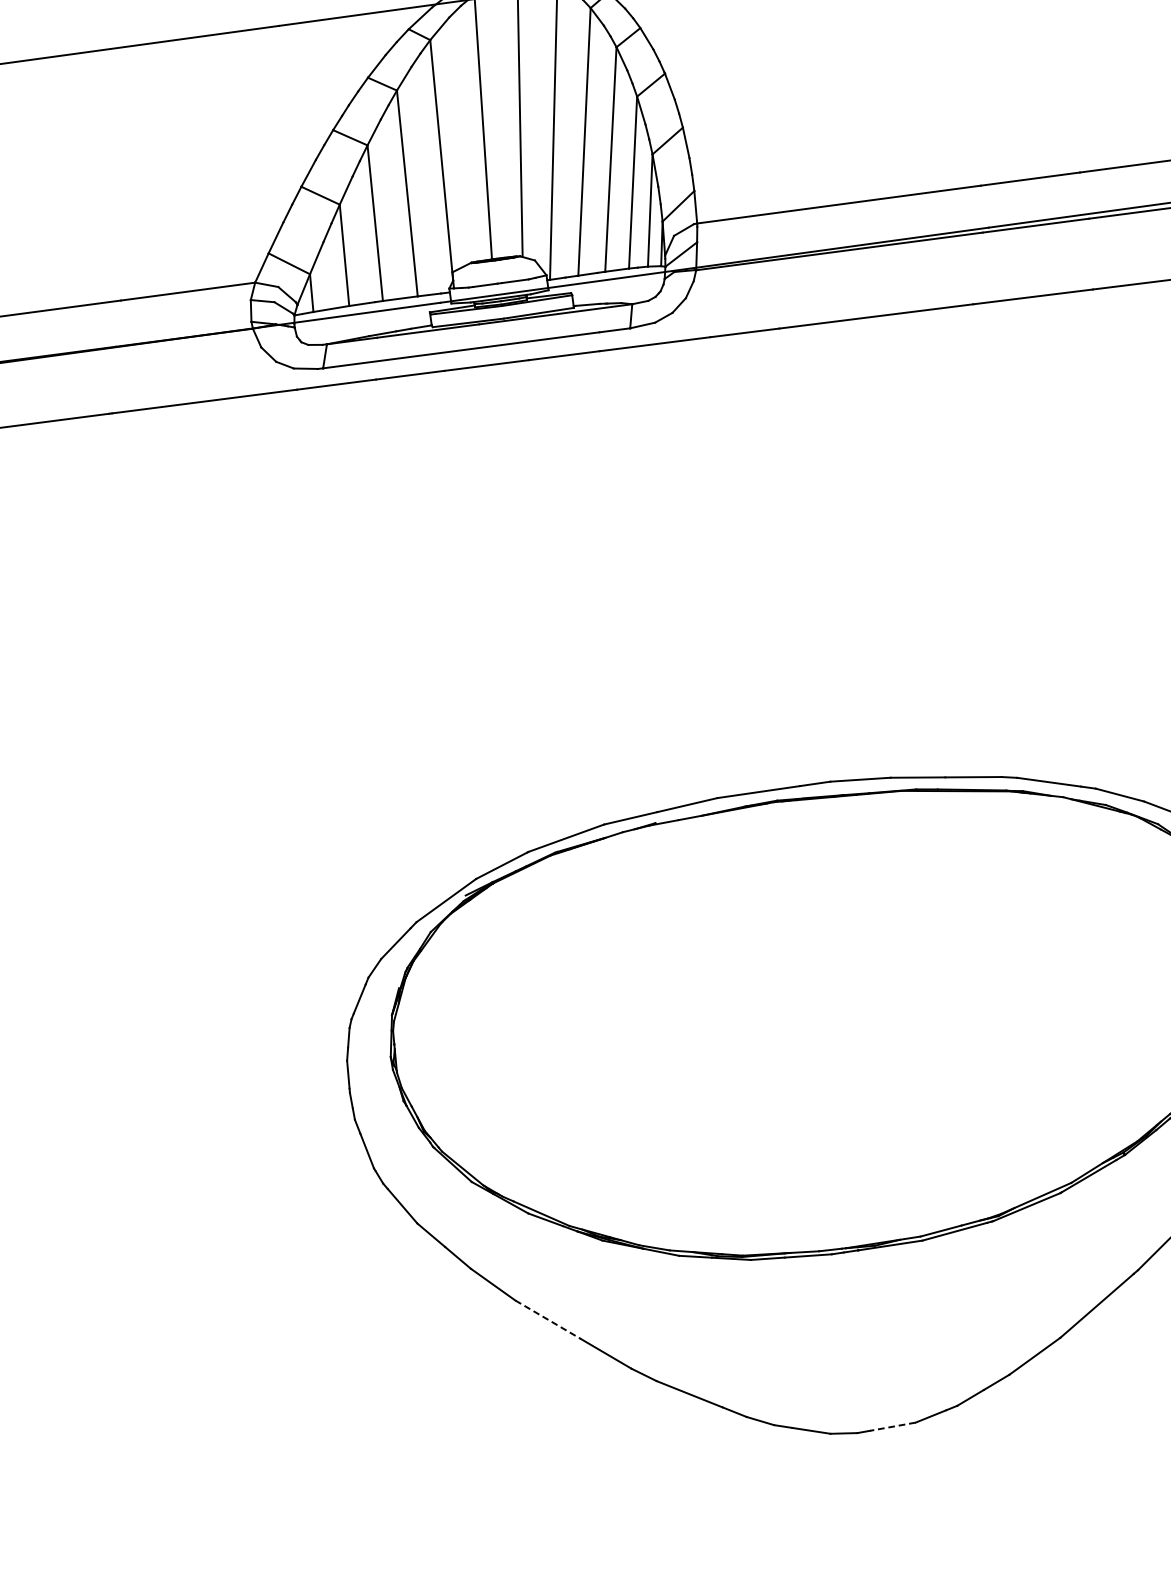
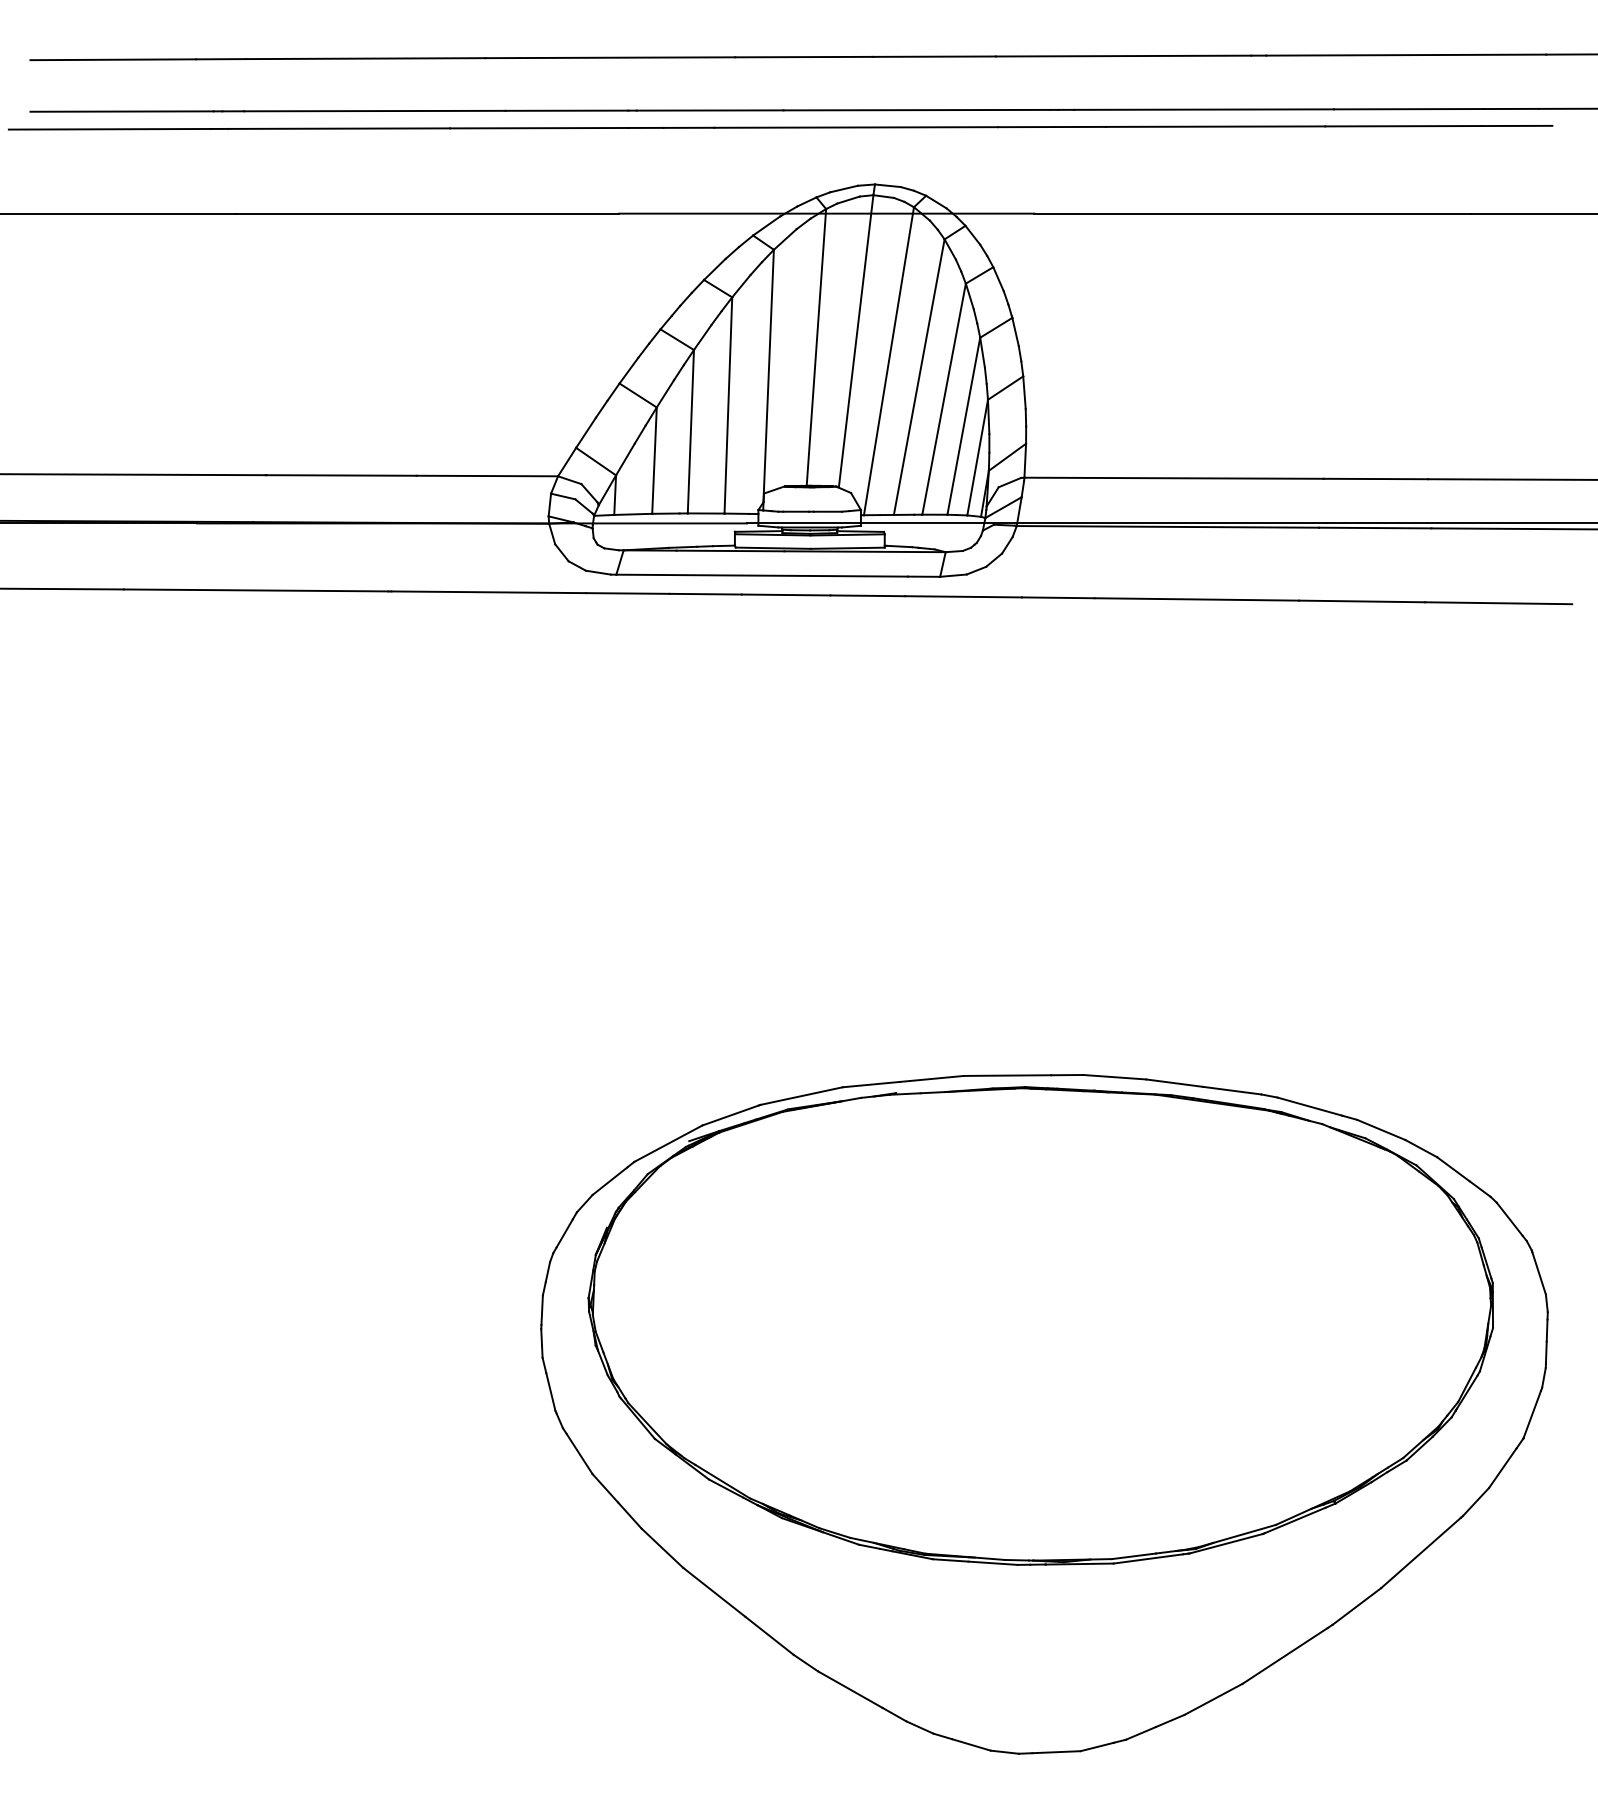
line: (548, 1319) -> (714, 1592), dashed -> solid
line: (892, 1427) -> (1055, 1752), dashed -> solid

